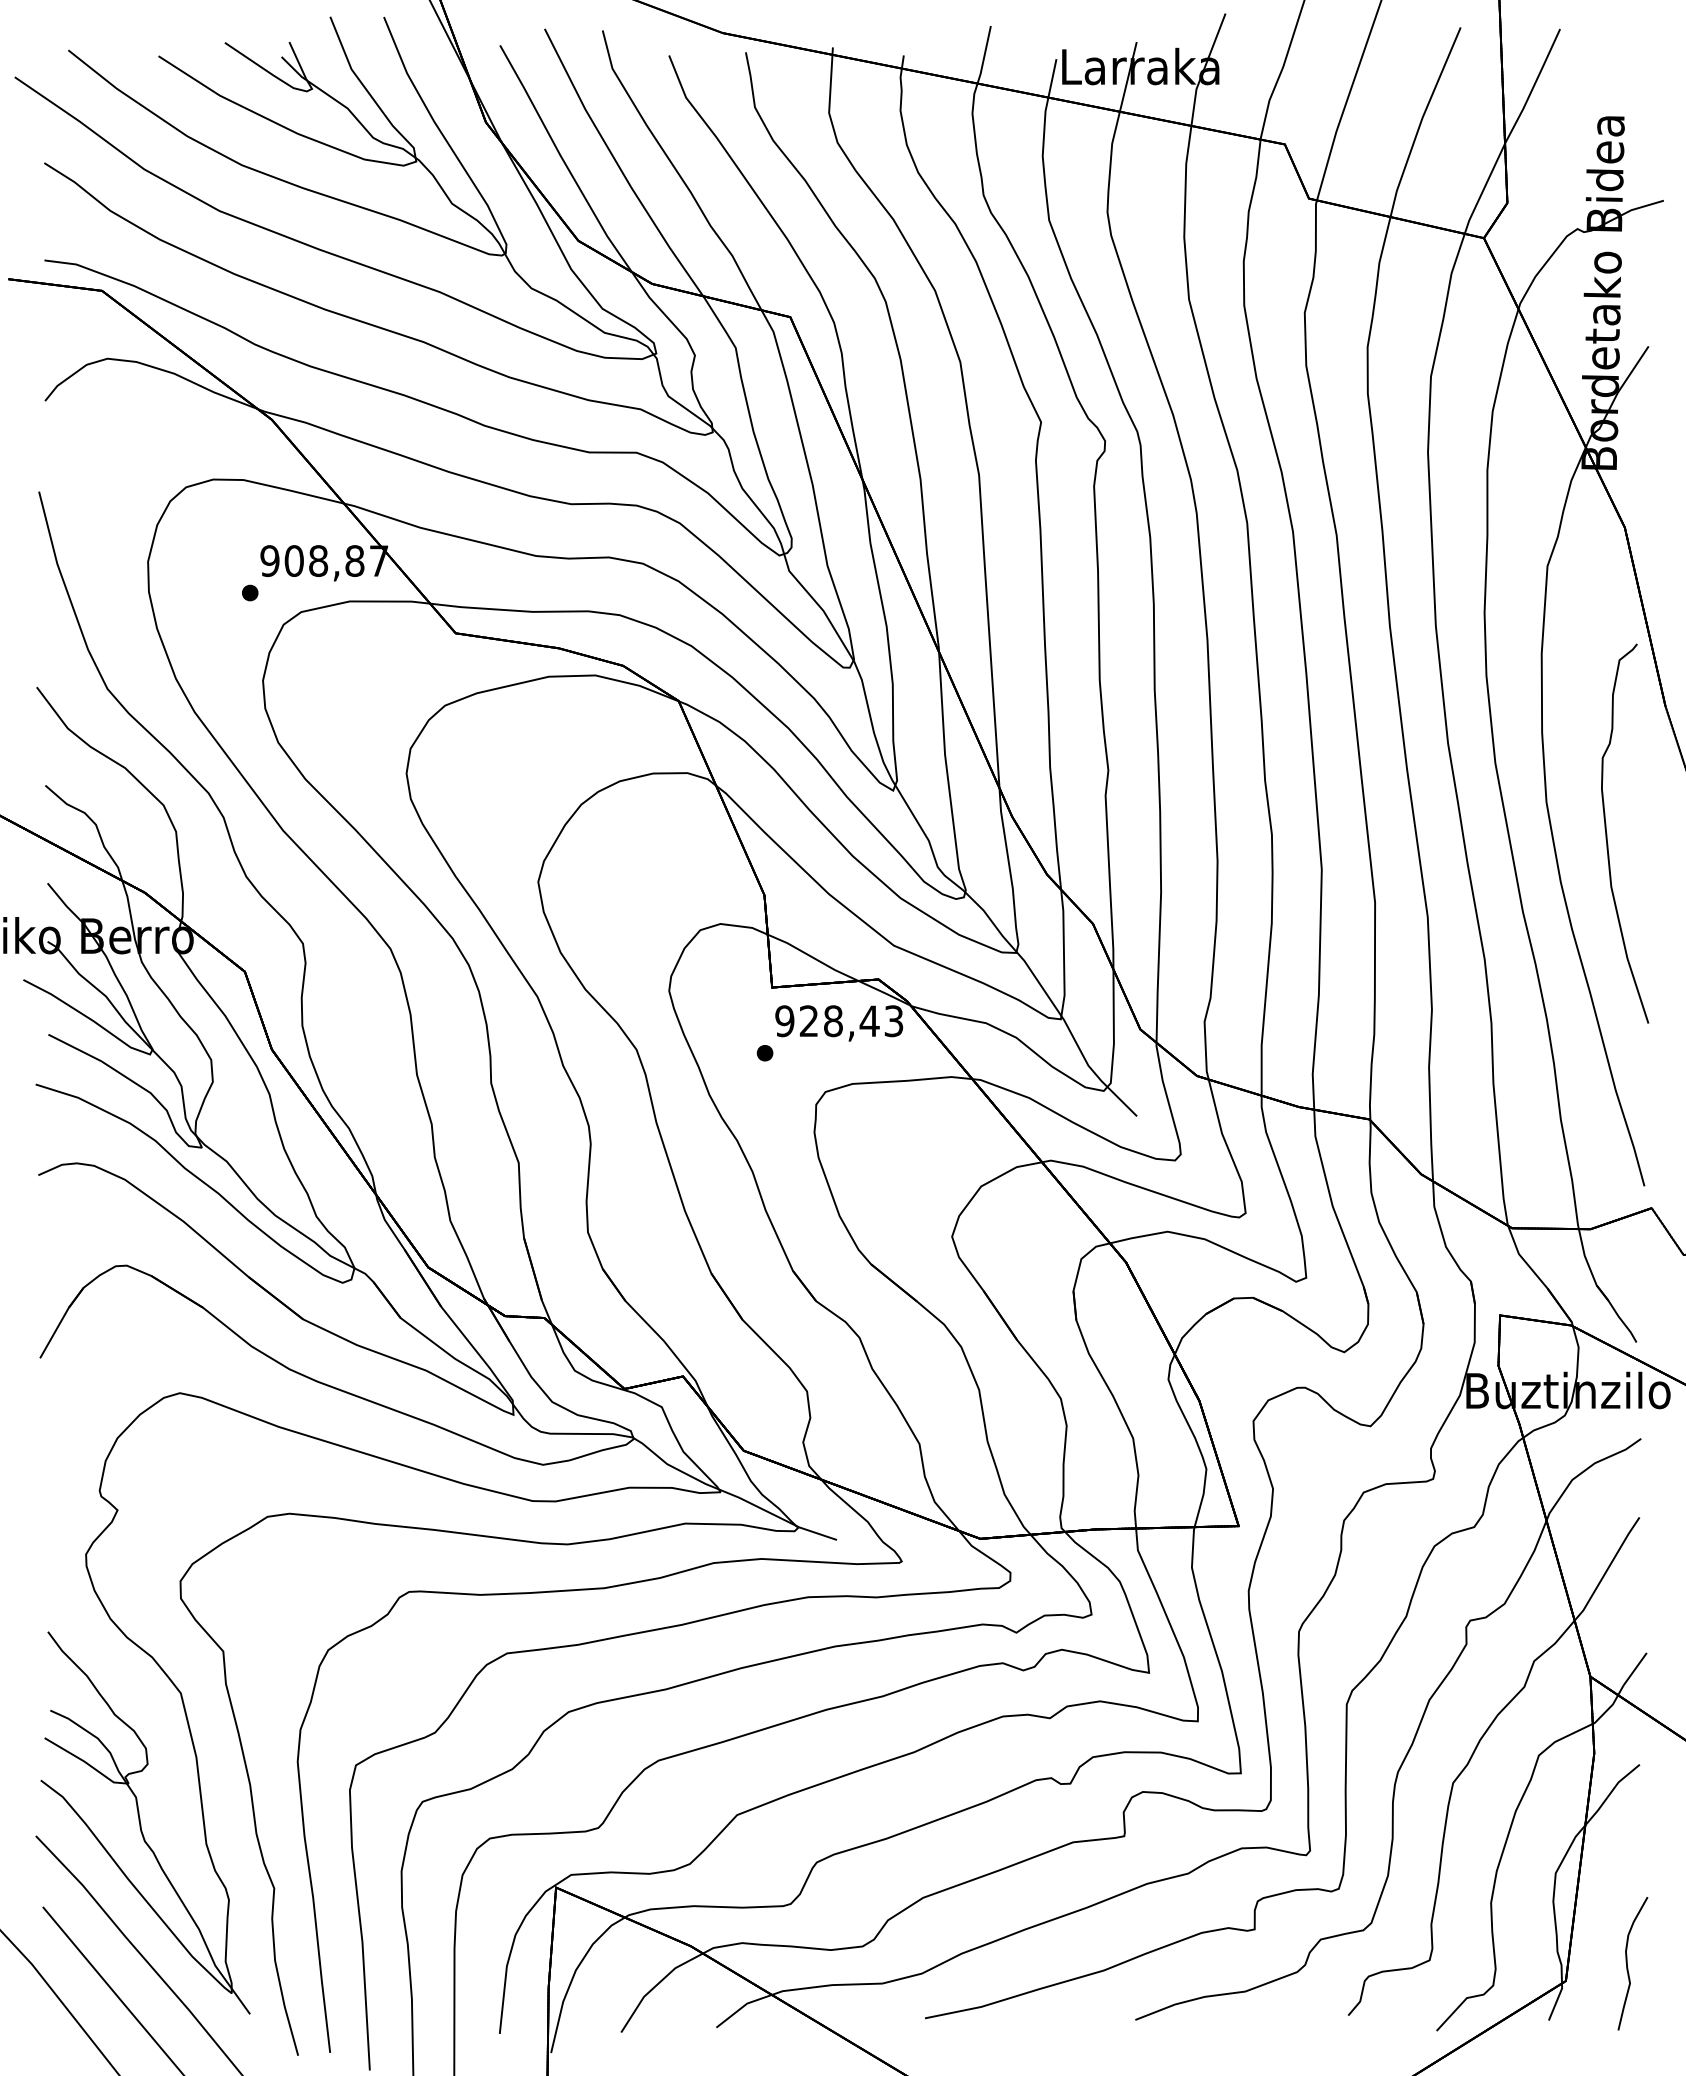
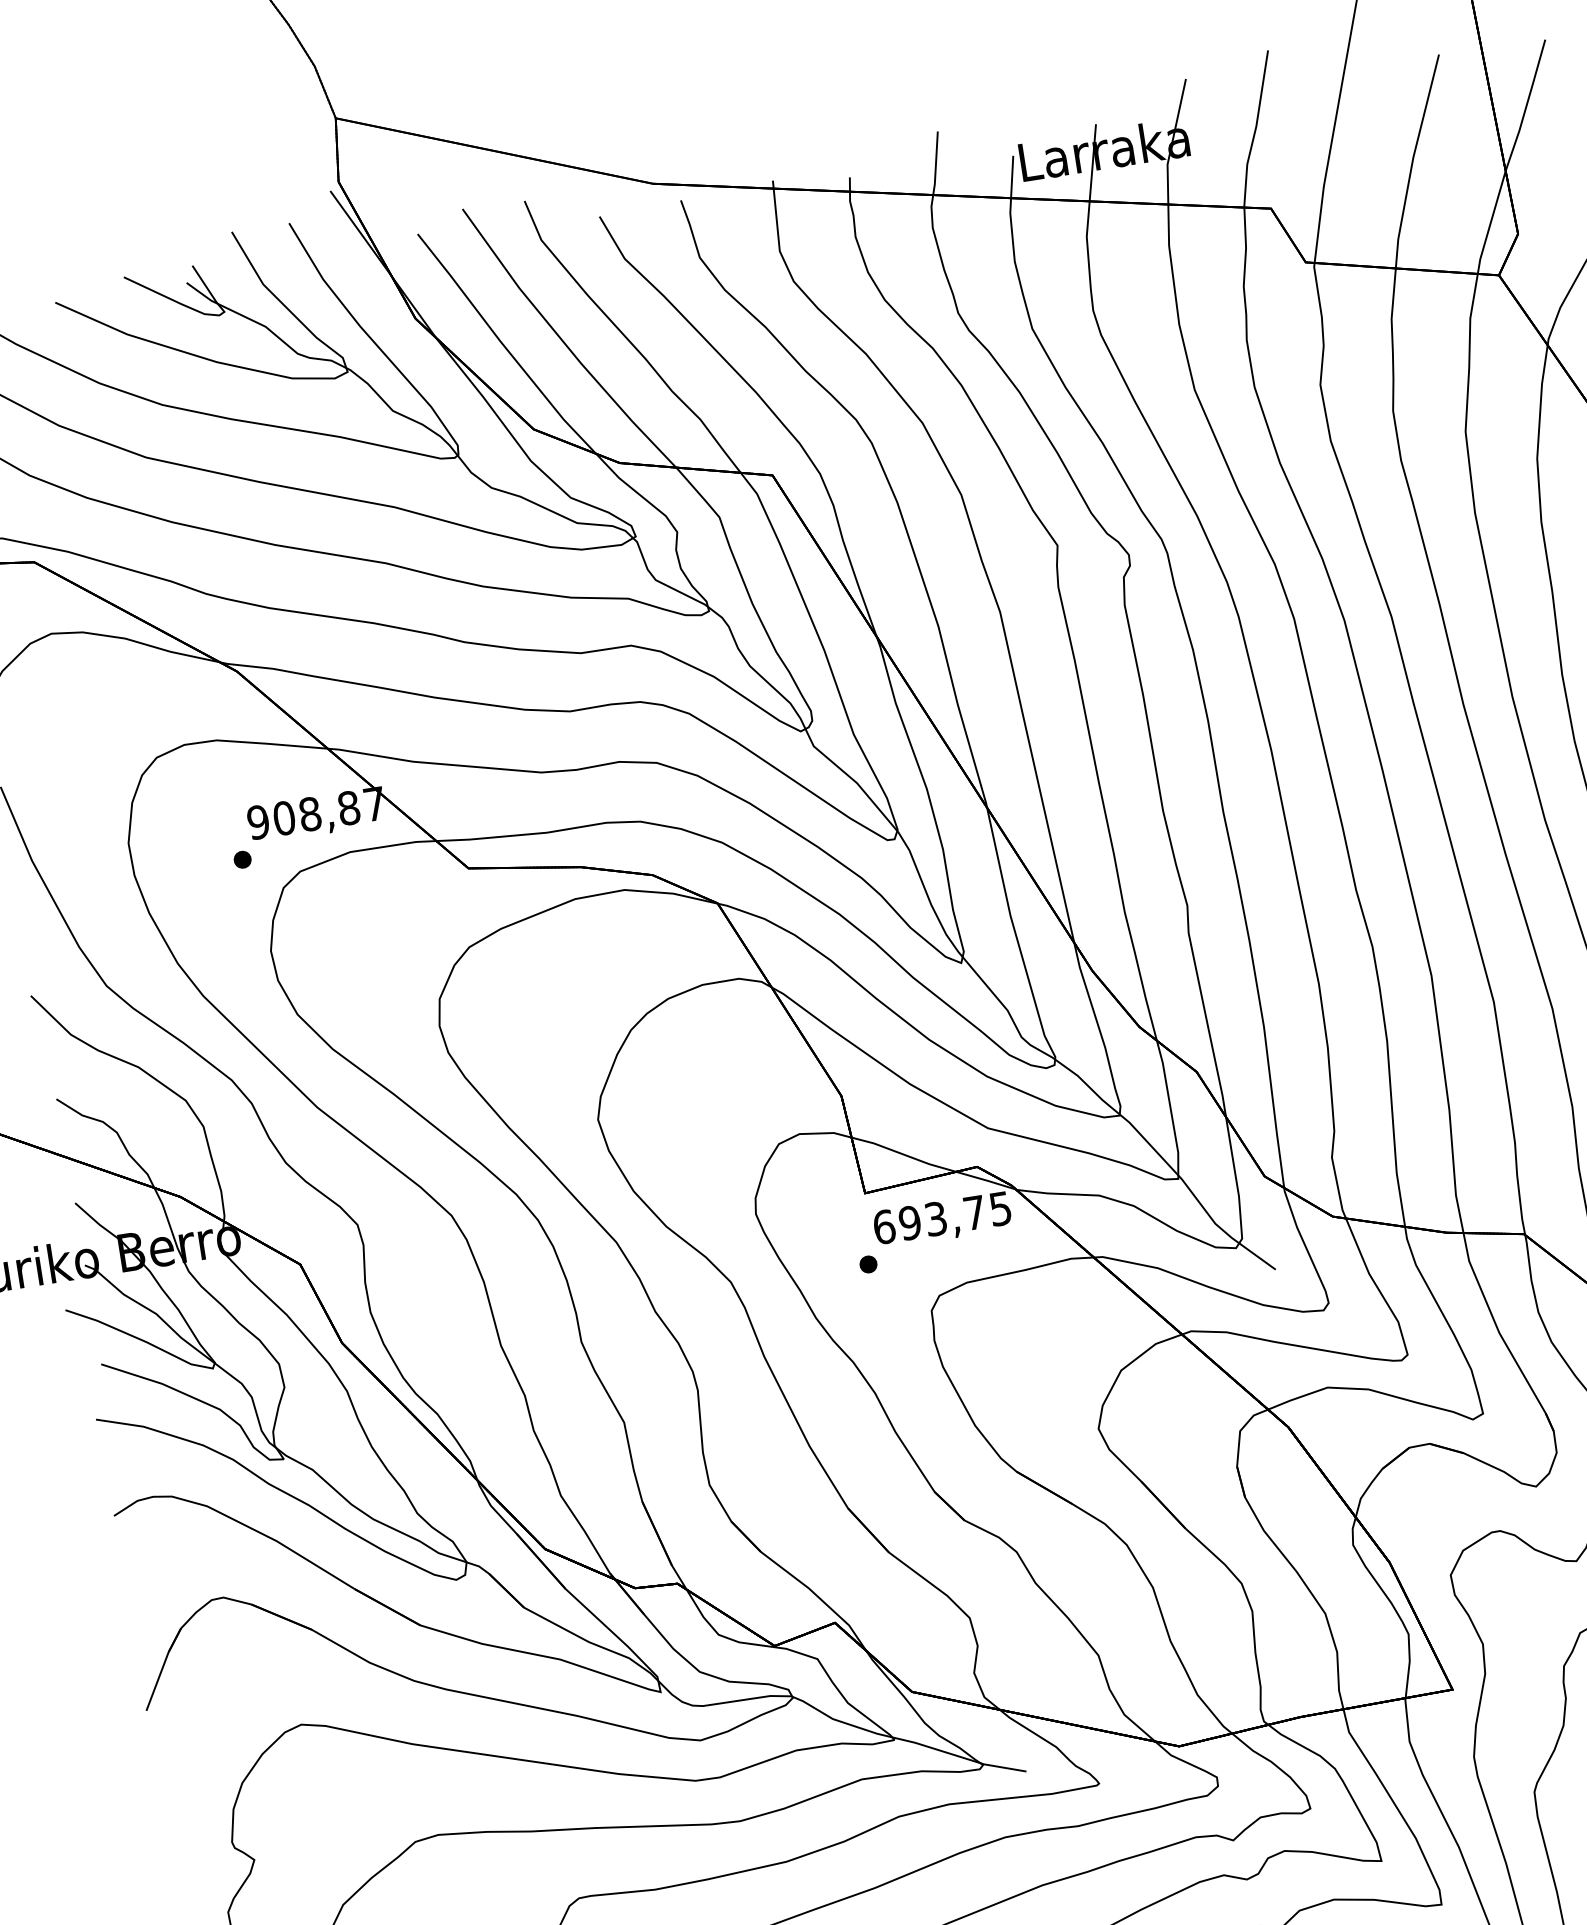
text: (839, 1021) -> (942, 1218), 928,43 -> 693,75

